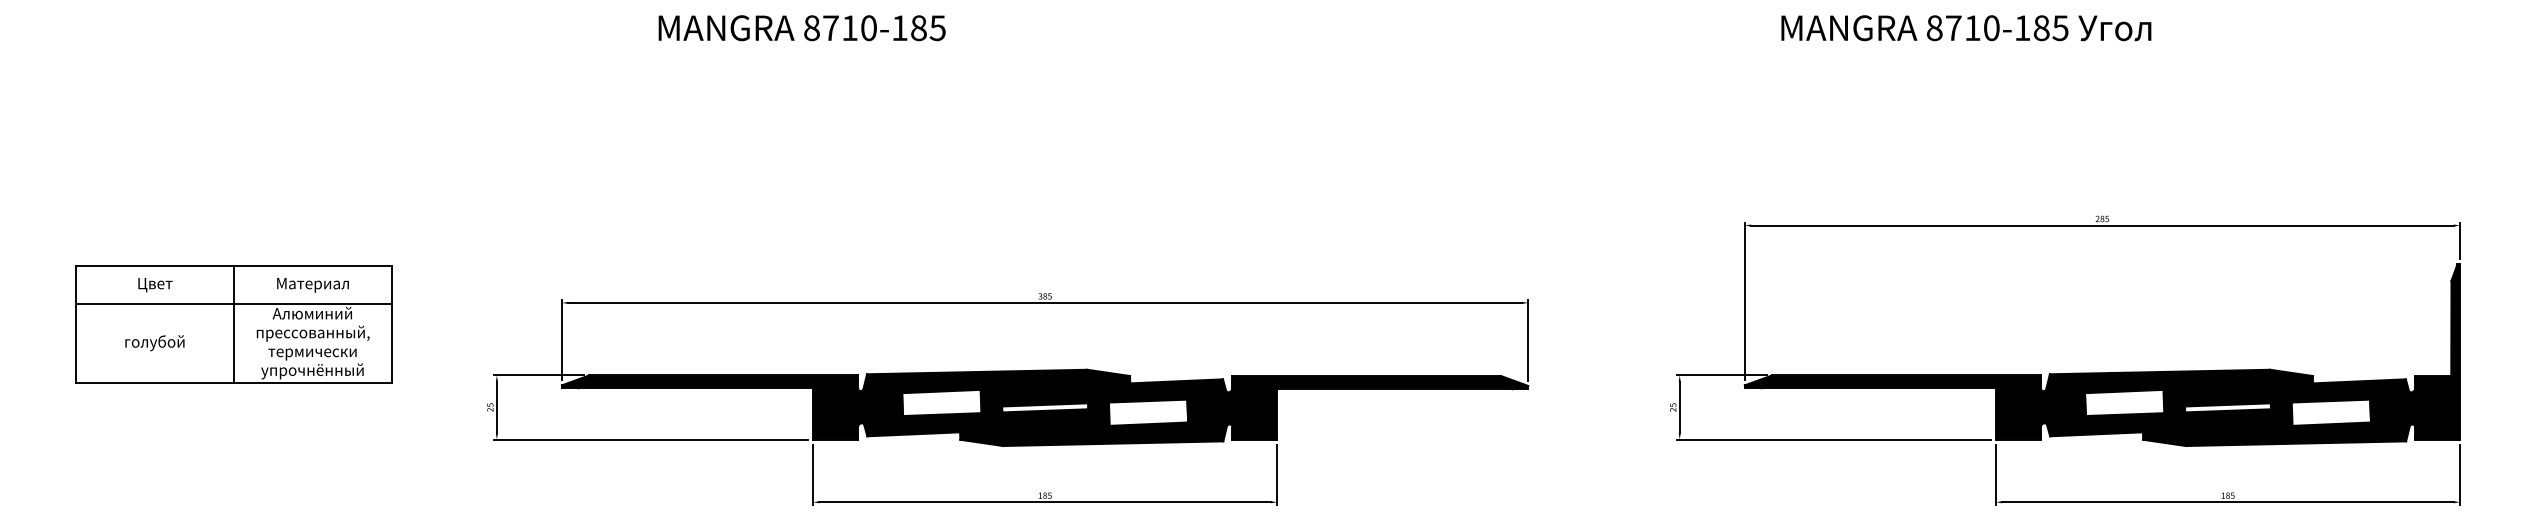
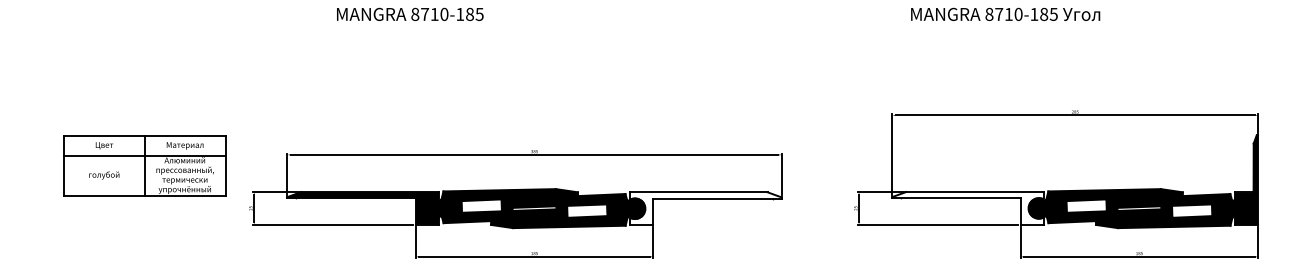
part: (233, 323) -> (144, 165), moved
fill: (1379, 407) -> (705, 208), removed
fill: (1891, 407) -> (967, 208), removed

